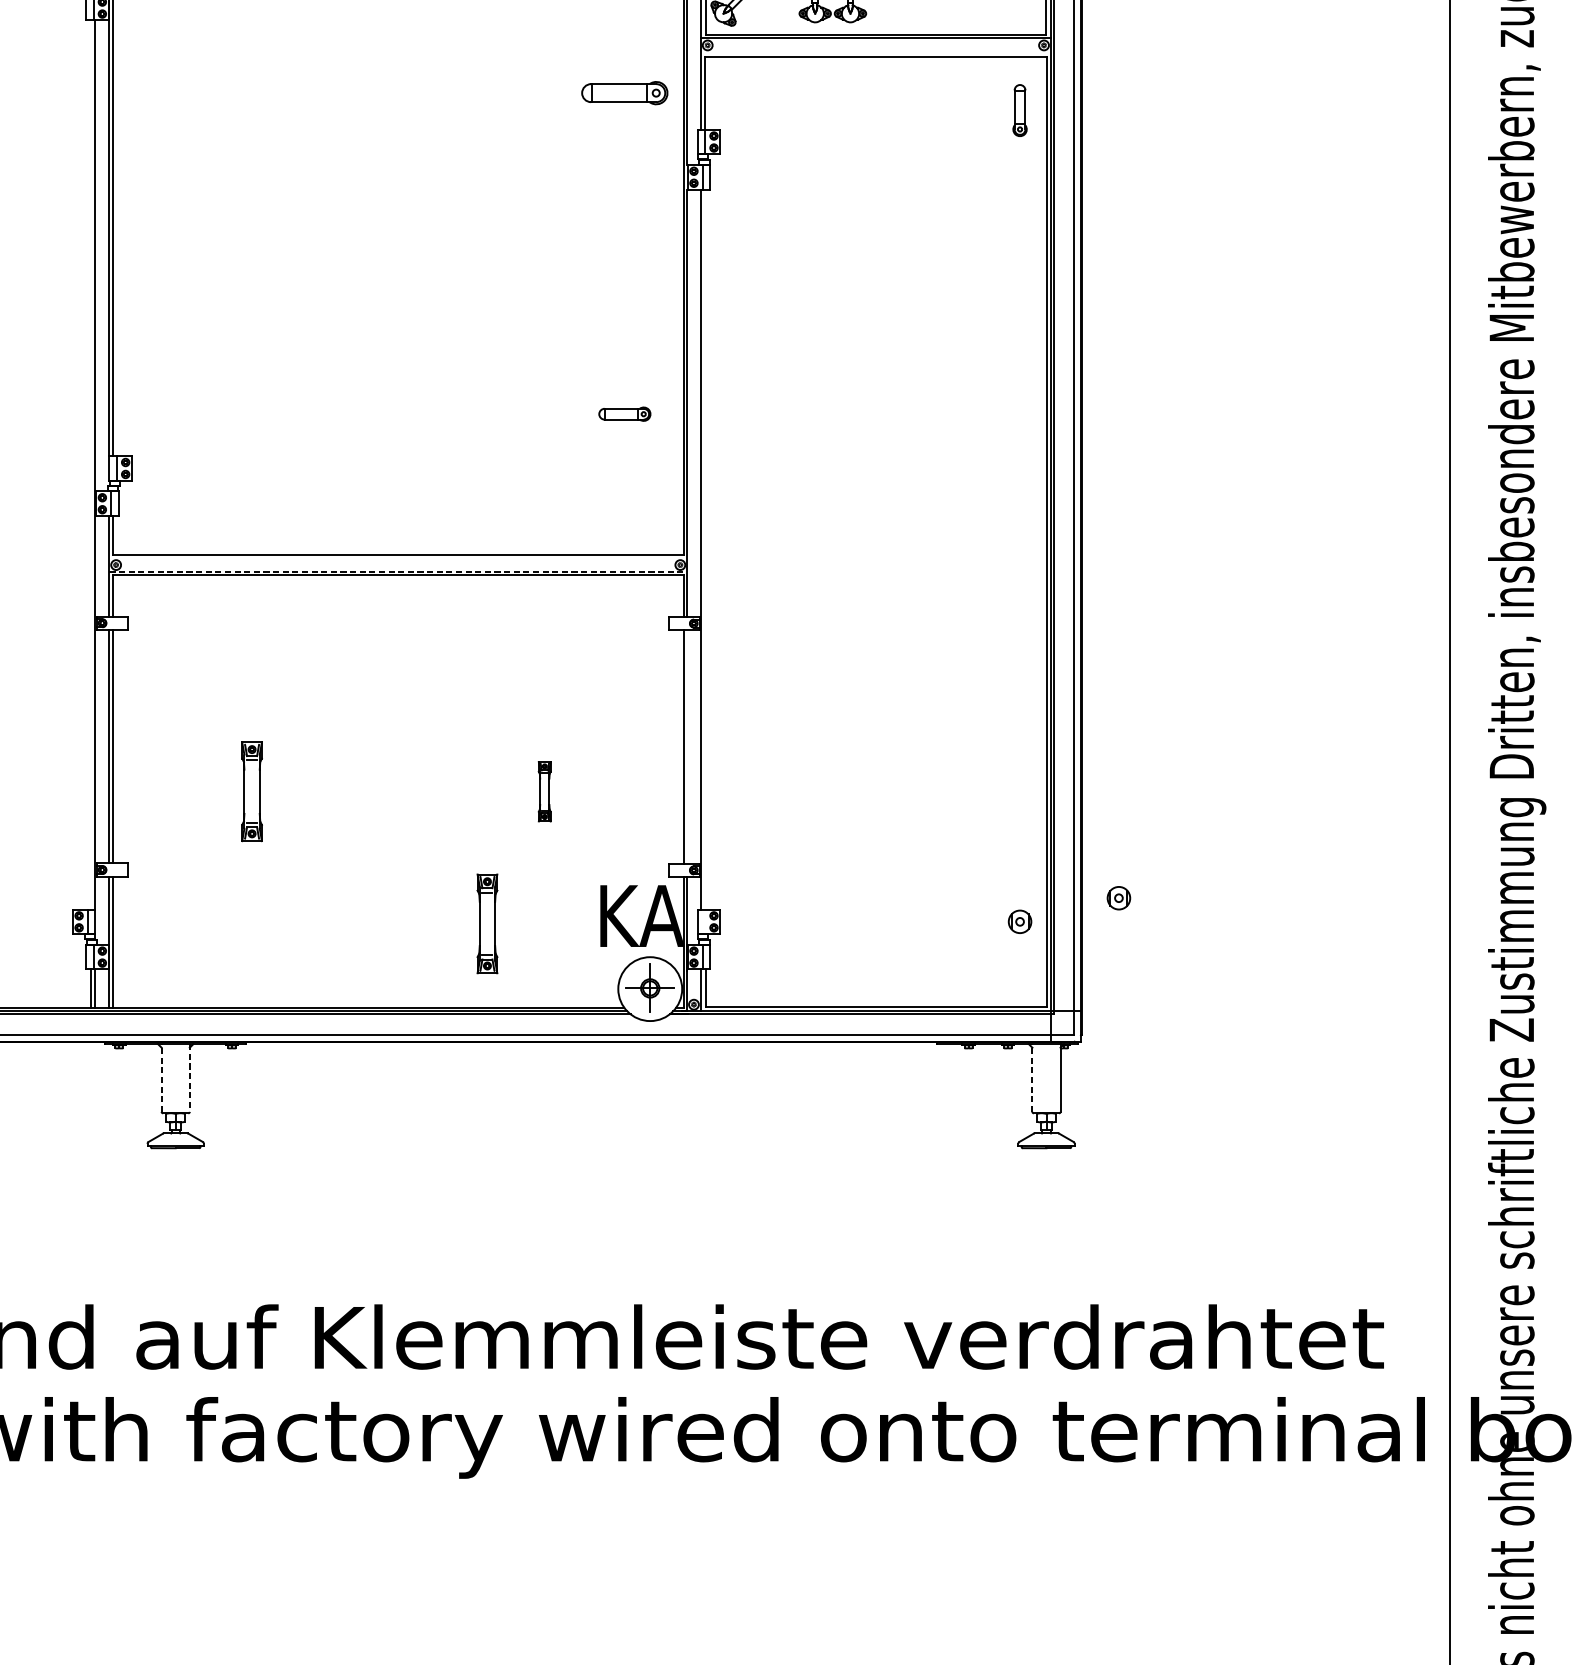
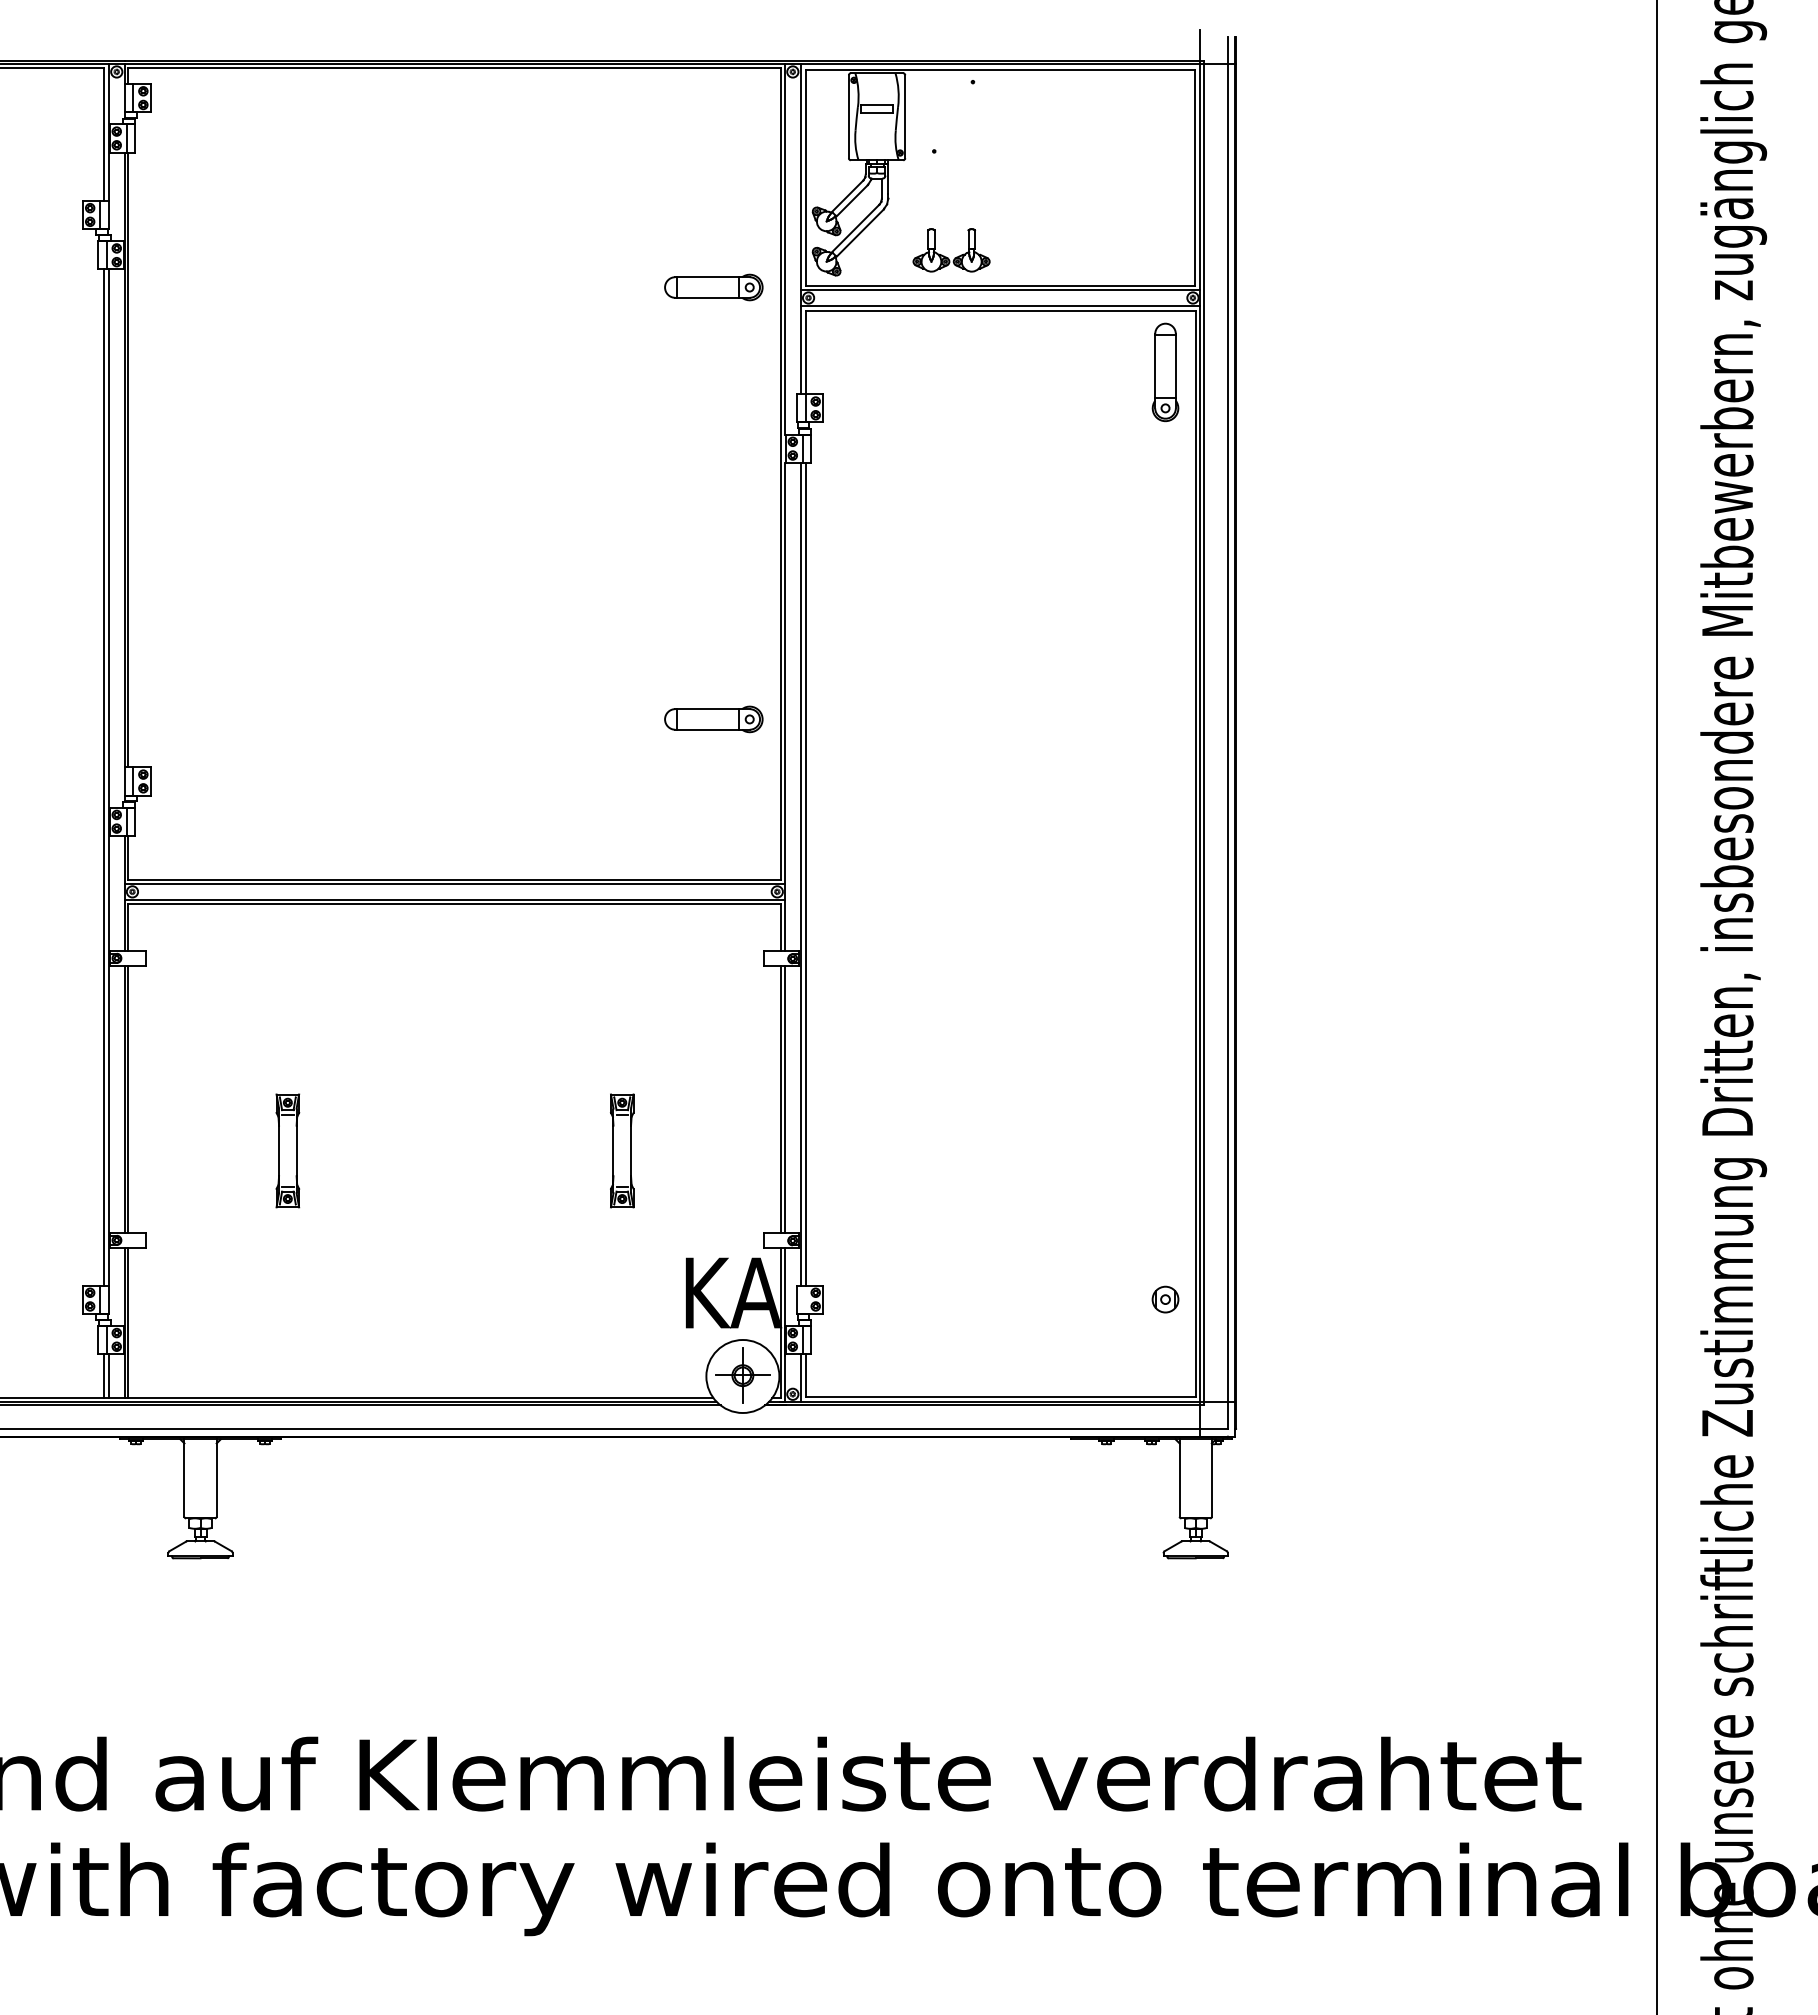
line: (875, 52) -> (1000, 306), added
part: (624, 93) -> (713, 287), moved
part: (1020, 110) -> (1165, 372), size x1.67
part: (624, 414) -> (713, 719), size x1.67
line: (90, 465) -> (103, 777), added
line: (705, 549) -> (806, 873), added
line: (397, 557) -> (454, 883), added
line: (397, 571) -> (454, 899), dashed -> solid
line: (686, 746) -> (784, 1099), added
part: (544, 791) -> (622, 1150), size x1.67
part: (1118, 898) -> (1278, 1272), removed
part: (487, 923) -> (556, 1301), removed
line: (161, 1078) -> (184, 1478), dashed -> solid
line: (189, 1078) -> (216, 1478), dashed -> solid
line: (1032, 1078) -> (1179, 1478), dashed -> solid

